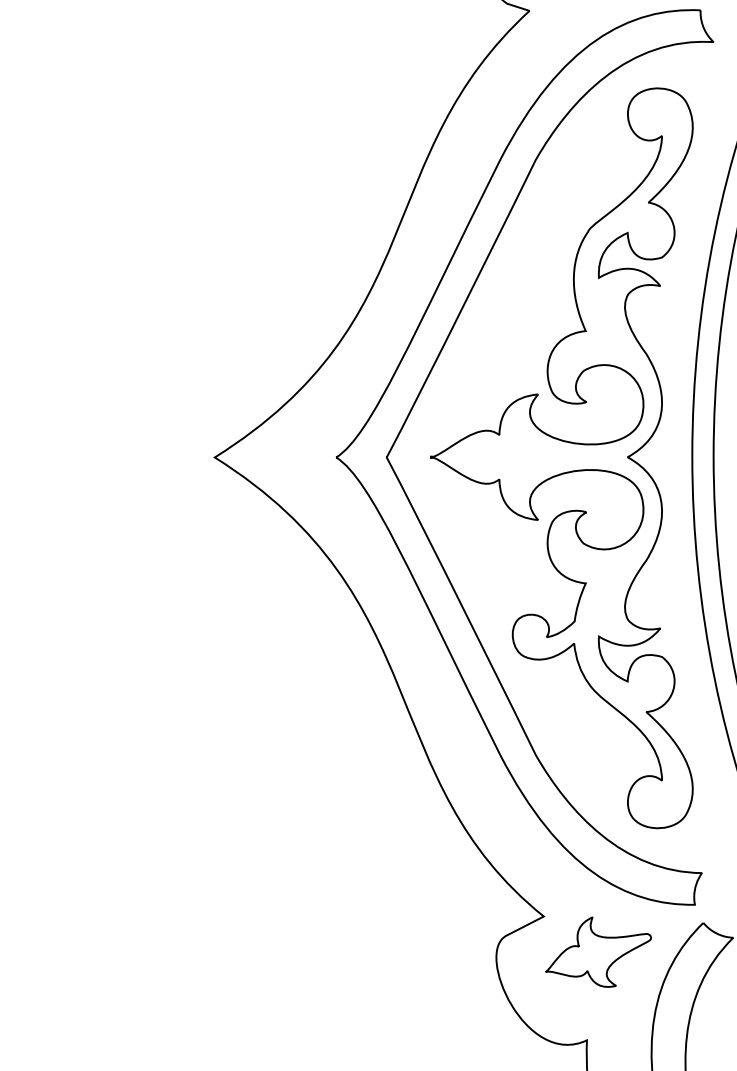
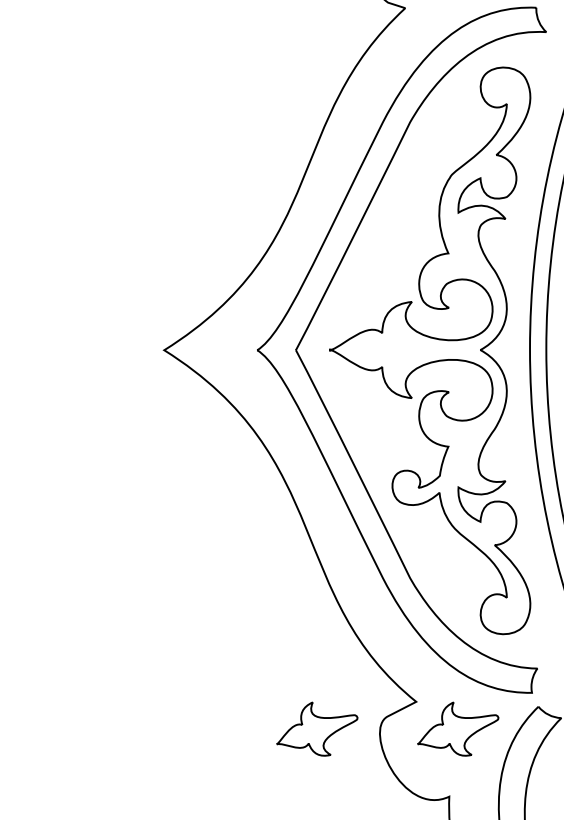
part: (414, 951) -> (317, 728), added

